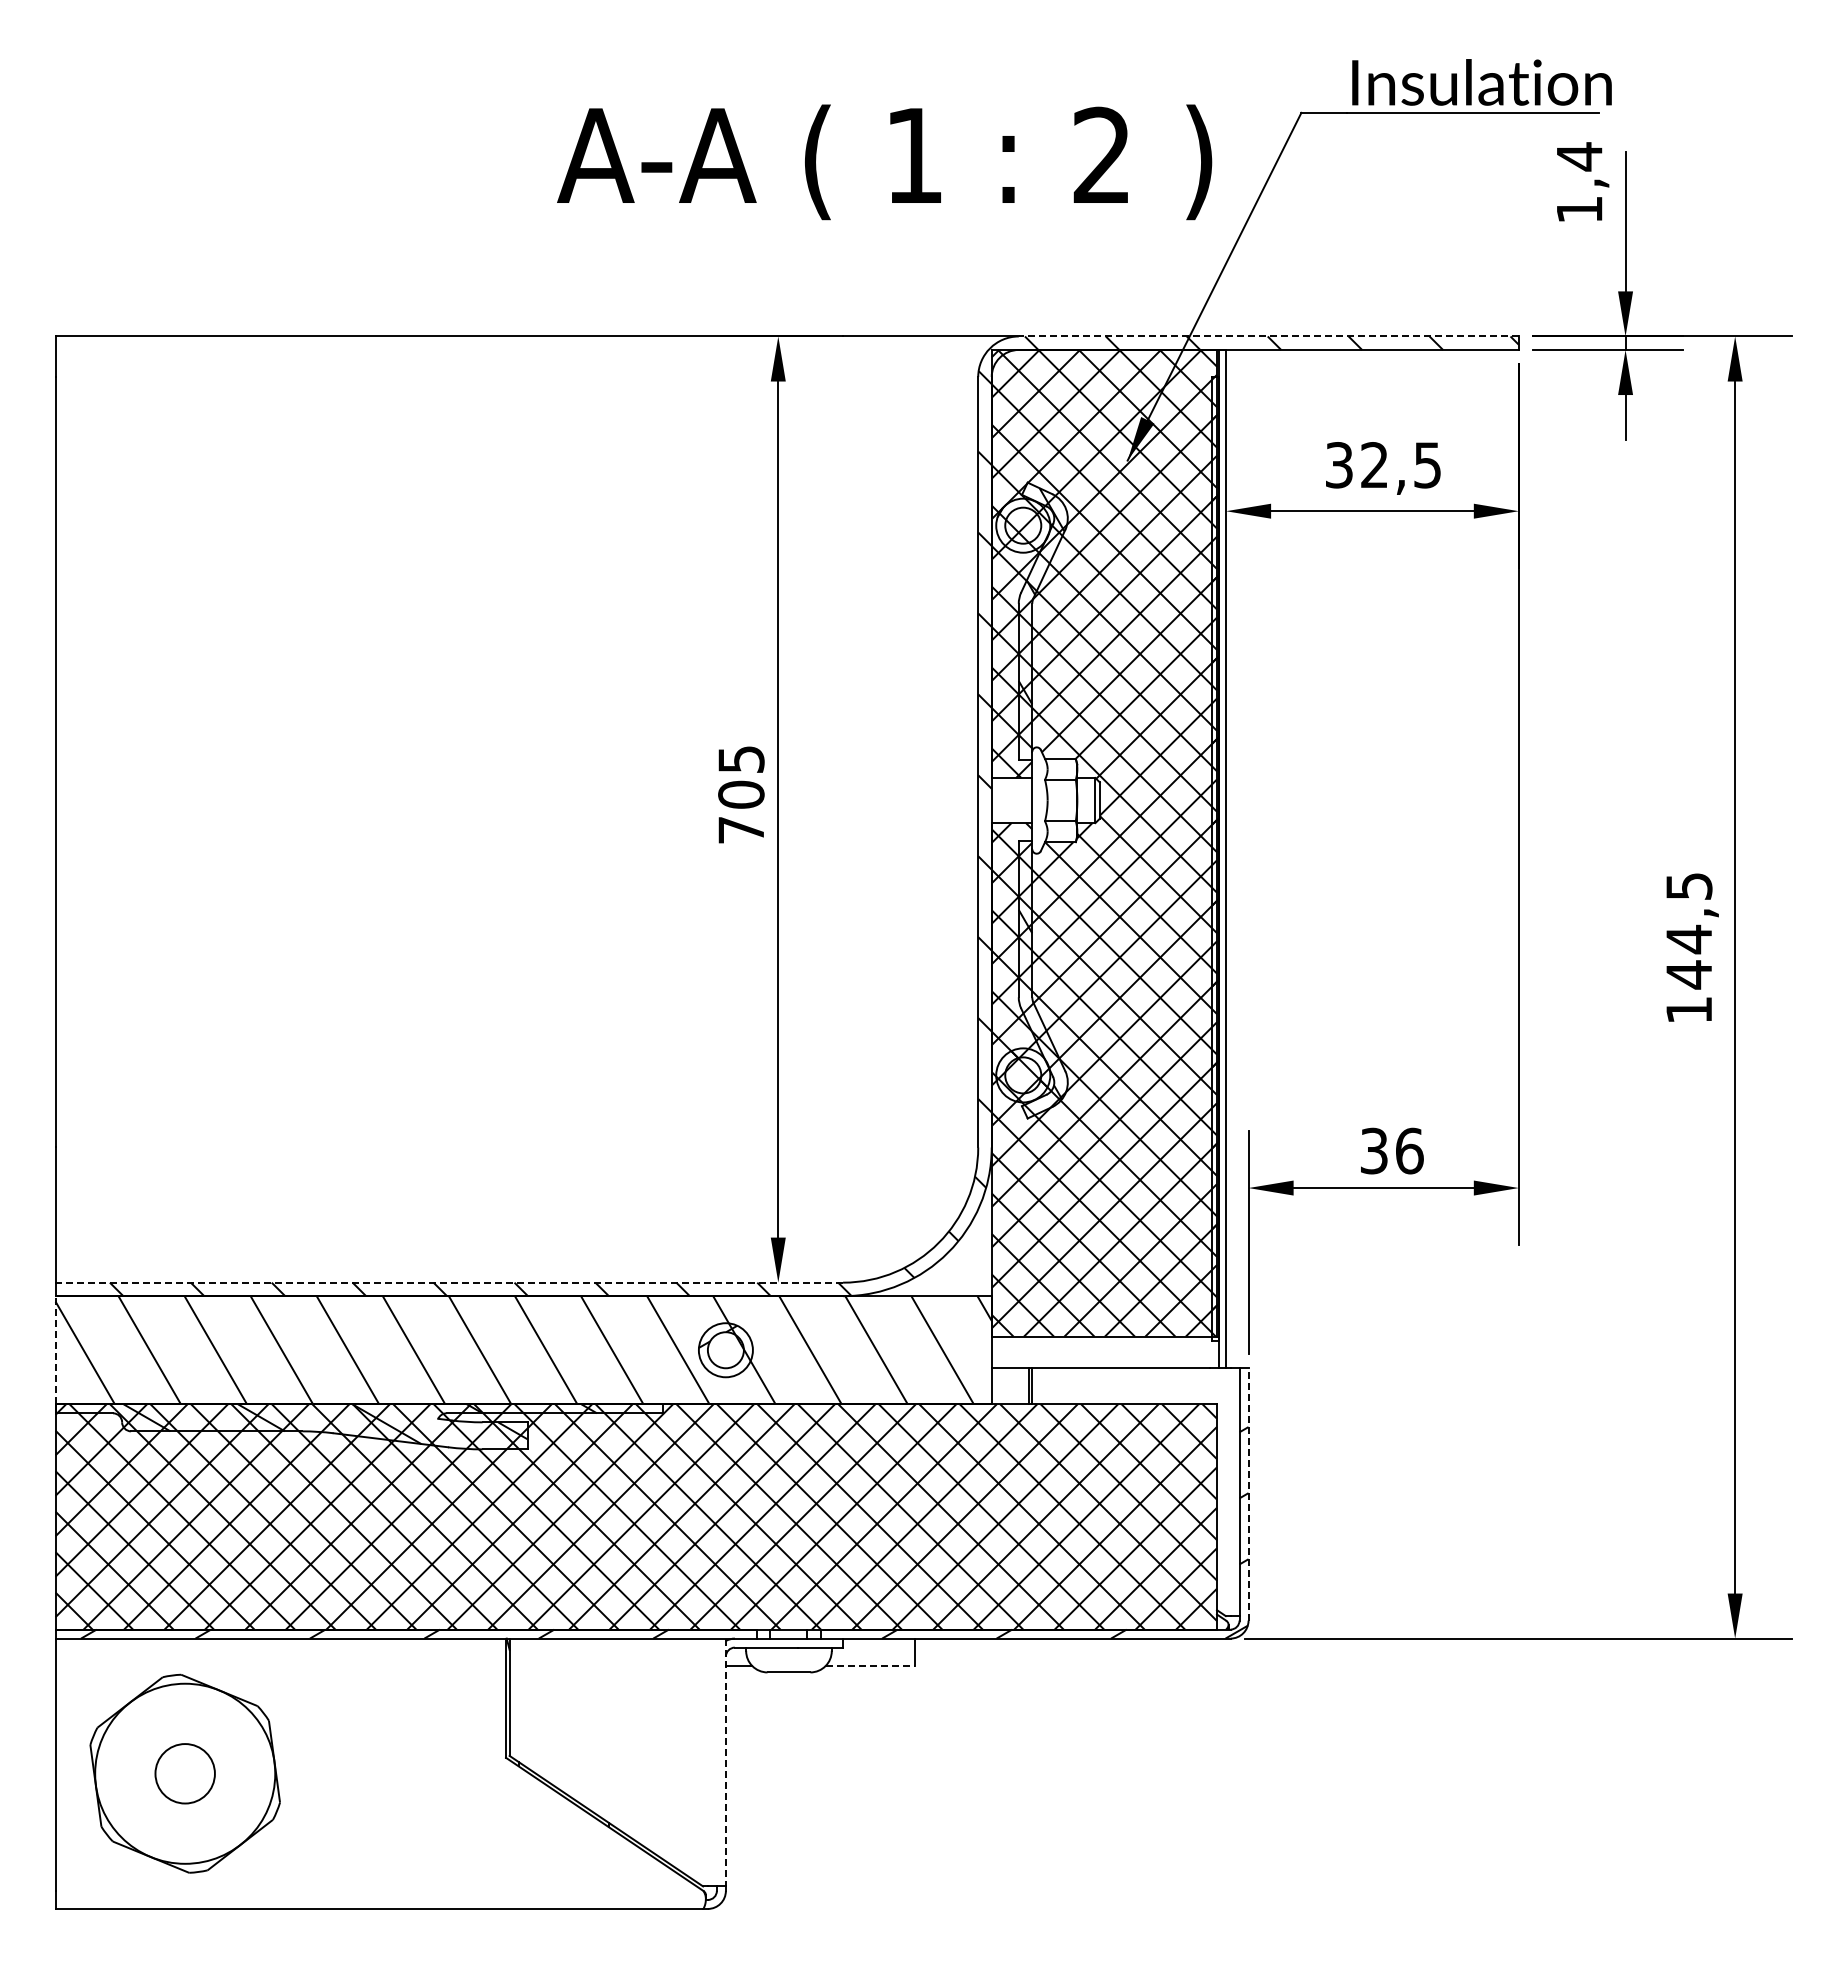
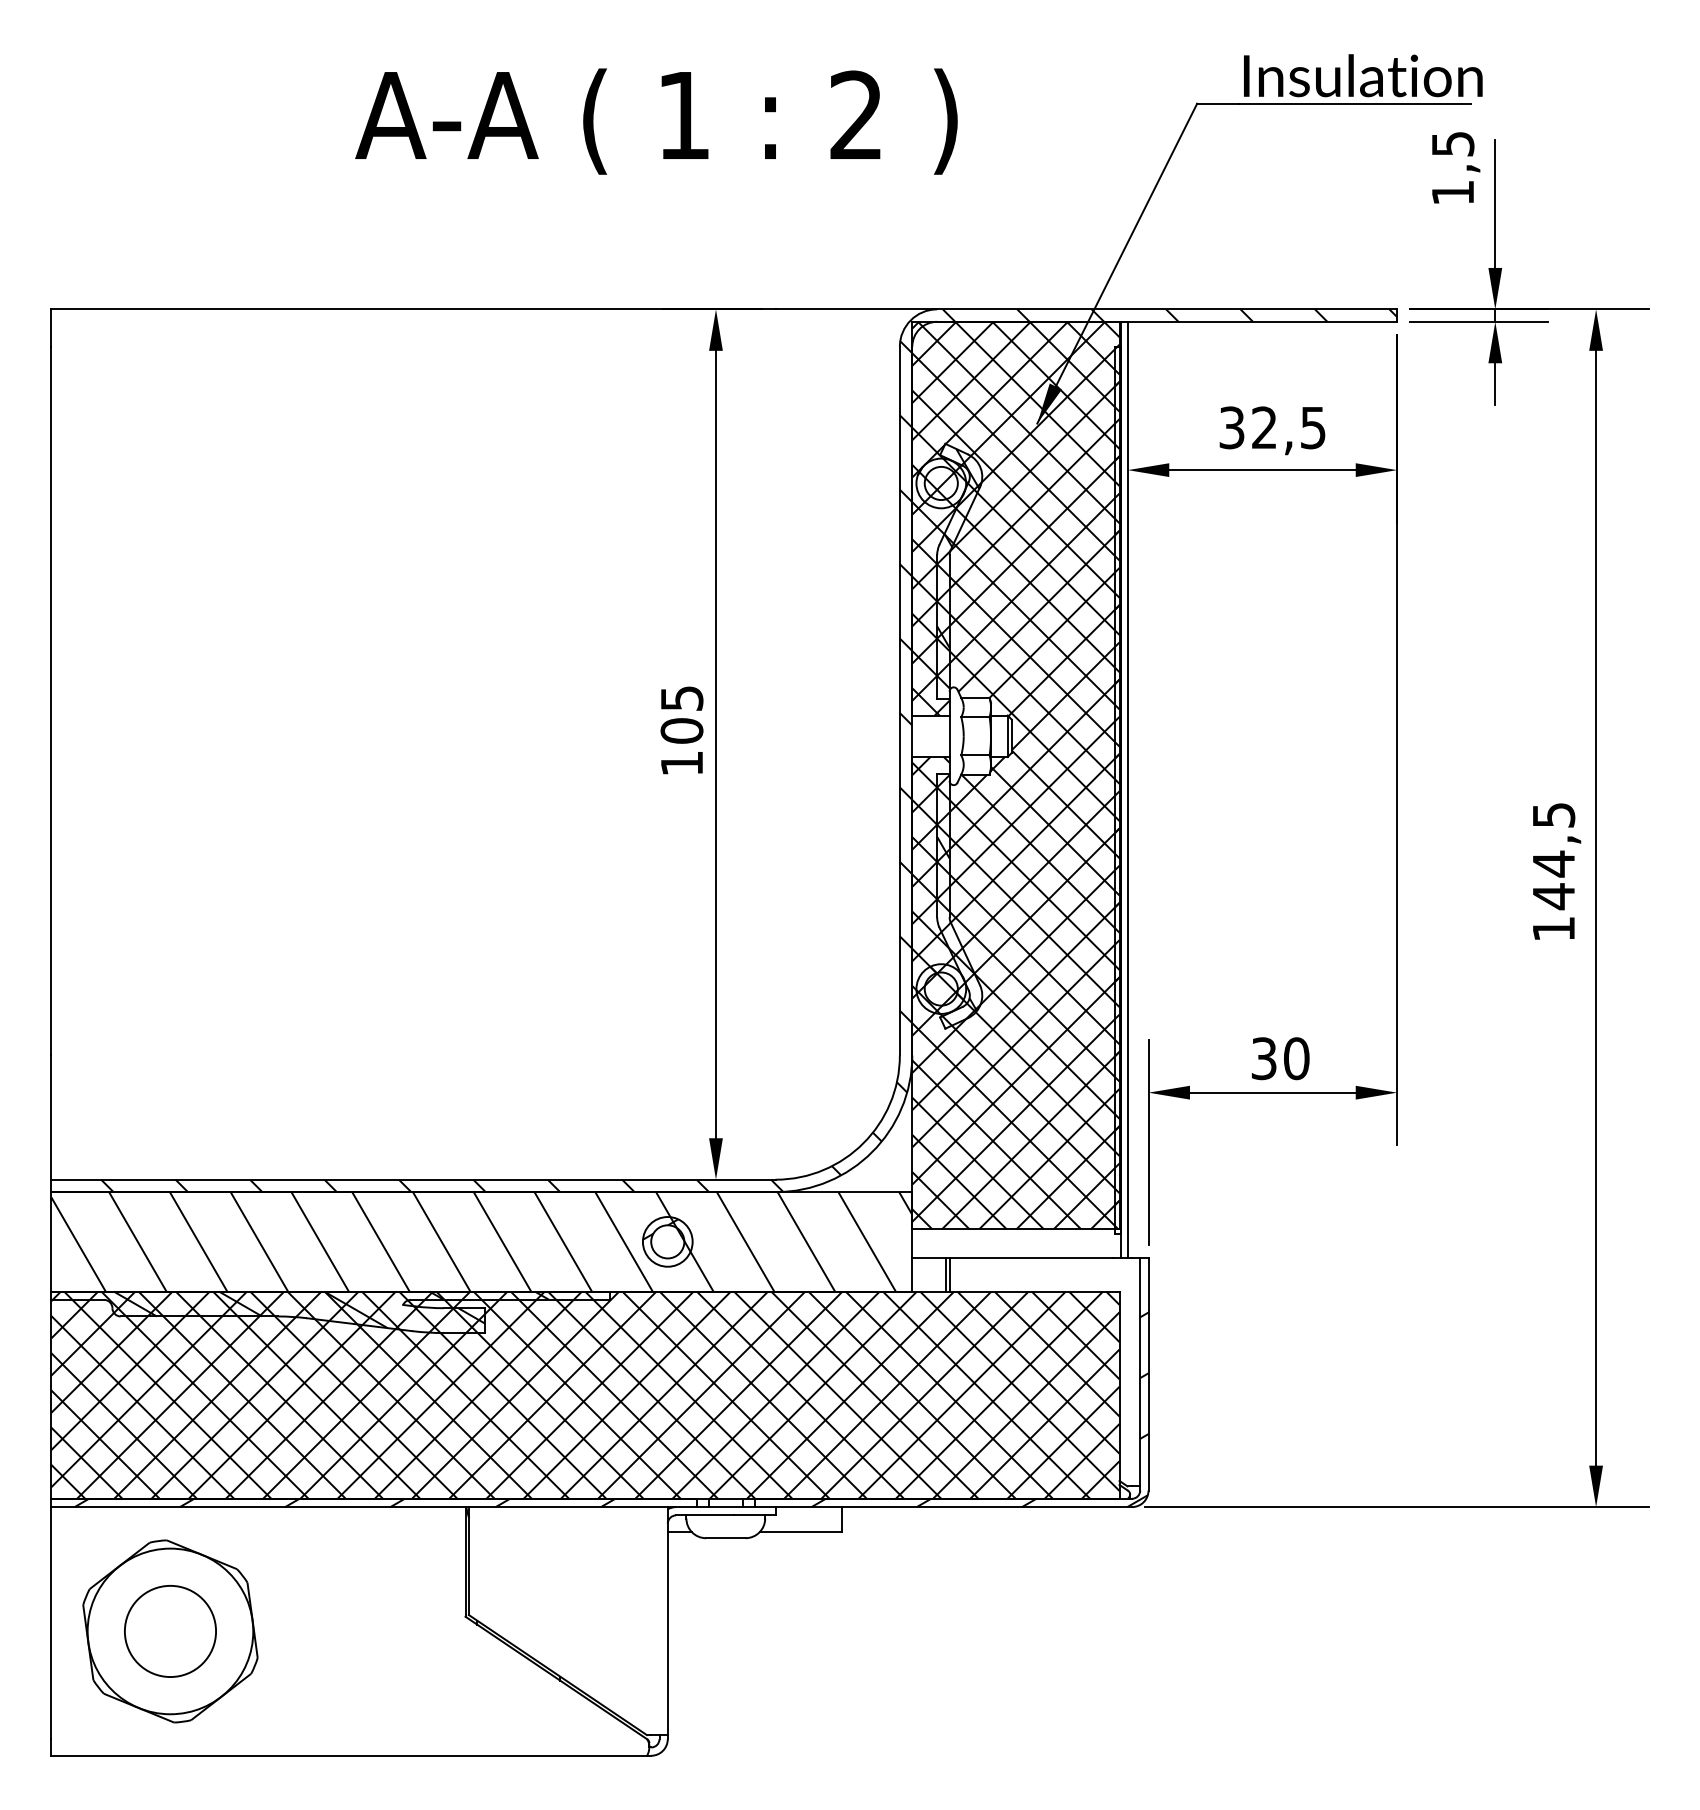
text: (1579, 156) -> (1452, 143), 1,4 -> 1,5
text: (884, 162) -> (656, 121), moved
line: (1268, 336) -> (1166, 309), dashed -> solid
text: (740, 830) -> (681, 763), 705 -> 105
text: (1409, 1150) -> (1296, 1058), 36 -> 30
line: (449, 1282) -> (413, 1179), dashed -> solid
line: (55, 1349) -> (51, 1241), dashed -> solid
line: (1248, 1493) -> (1148, 1373), dashed -> solid
line: (870, 1665) -> (800, 1531), dashed -> solid
line: (725, 1762) -> (667, 1621), dashed -> solid
circle: (184, 1773) -> (169, 1631), size x1.67

